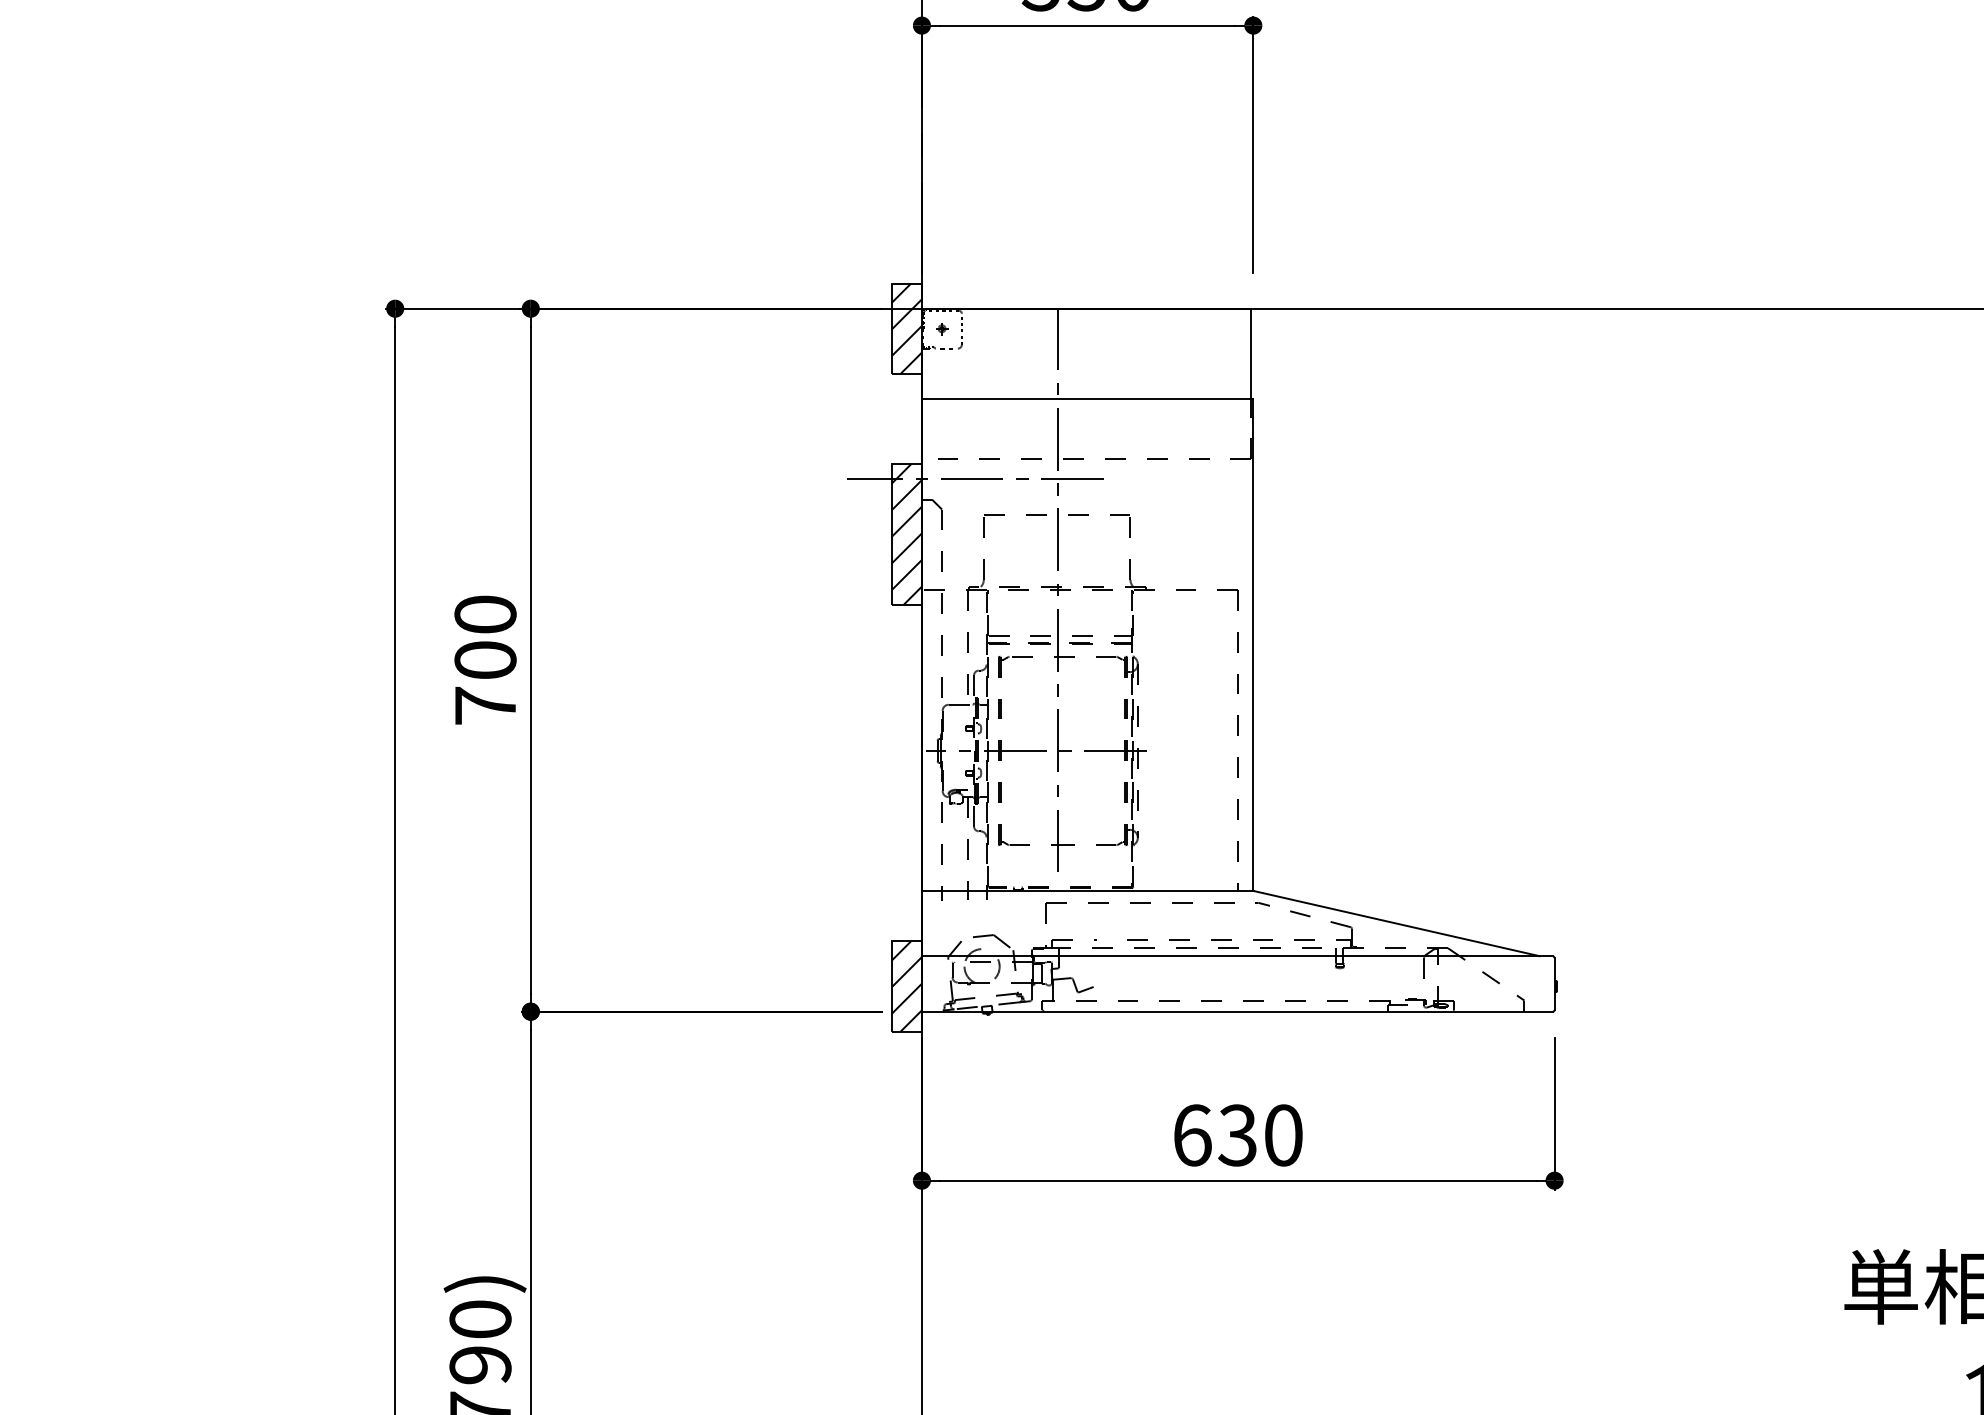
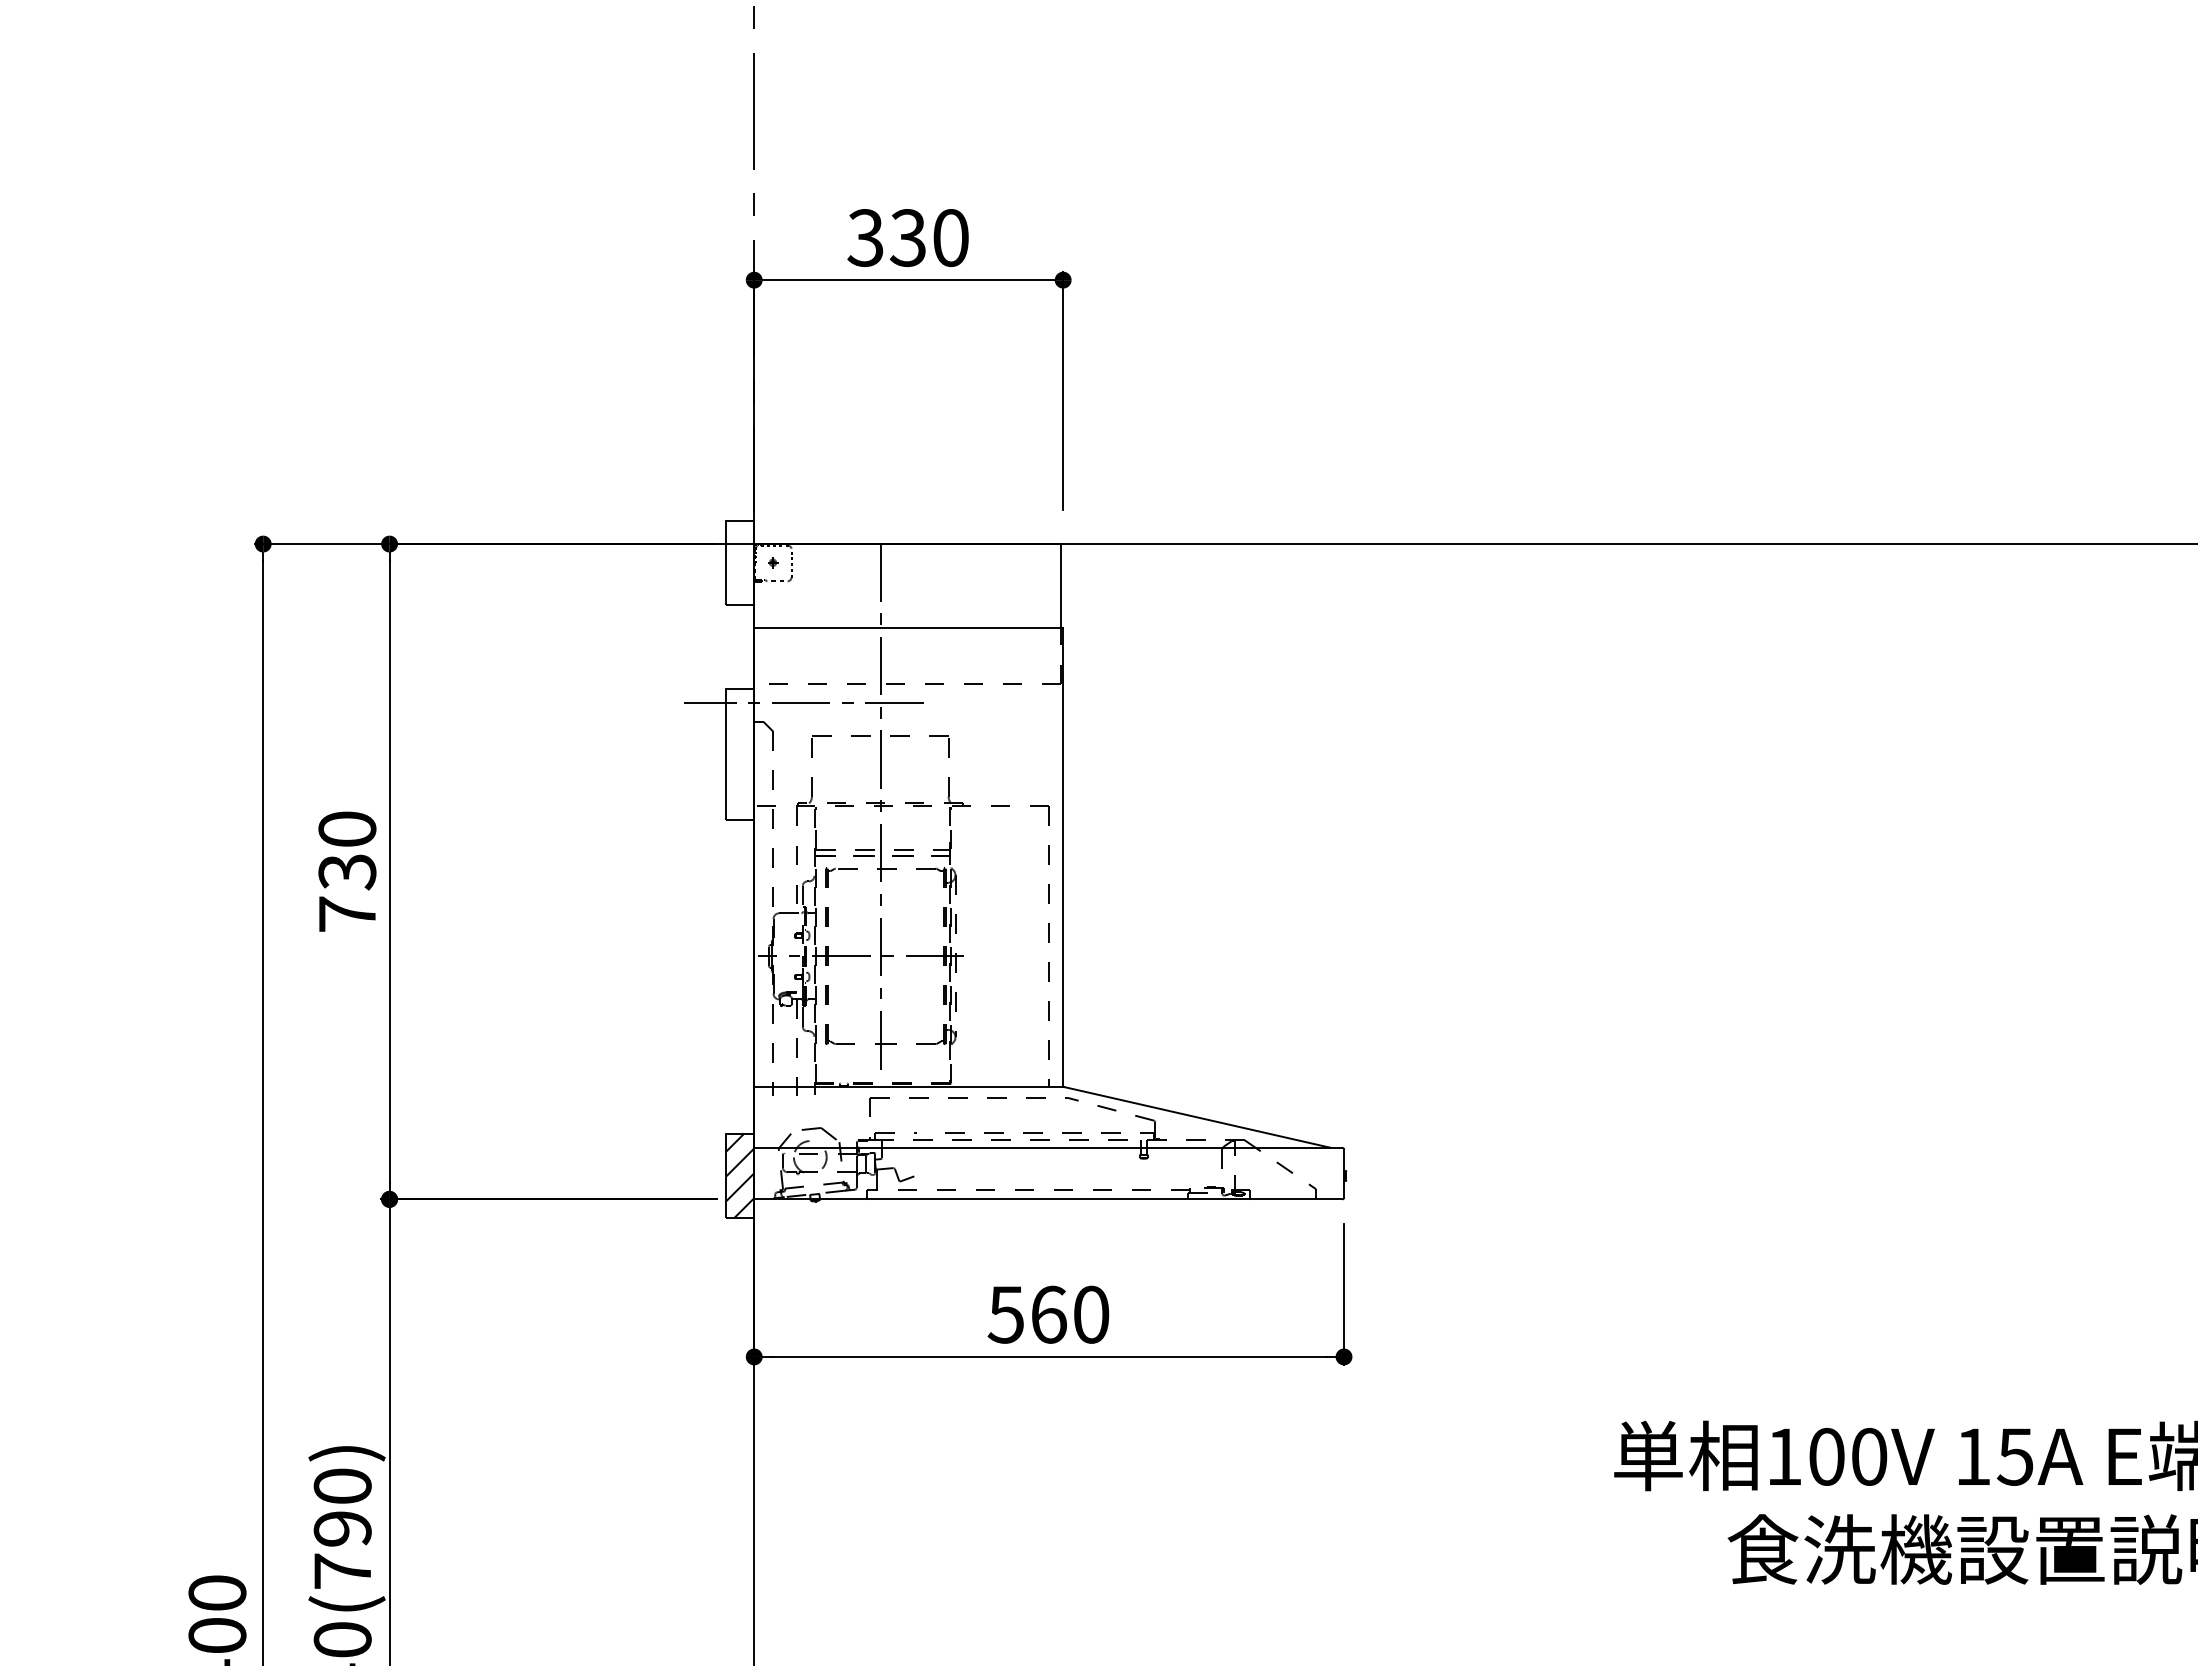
hatch: (907, 328) -> (740, 562), removed
hatch: (907, 534) -> (740, 754), removed
text: (485, 661) -> (347, 872), 700 -> 730
text: (1215, 1135) -> (1027, 1314), 630 -> 560

